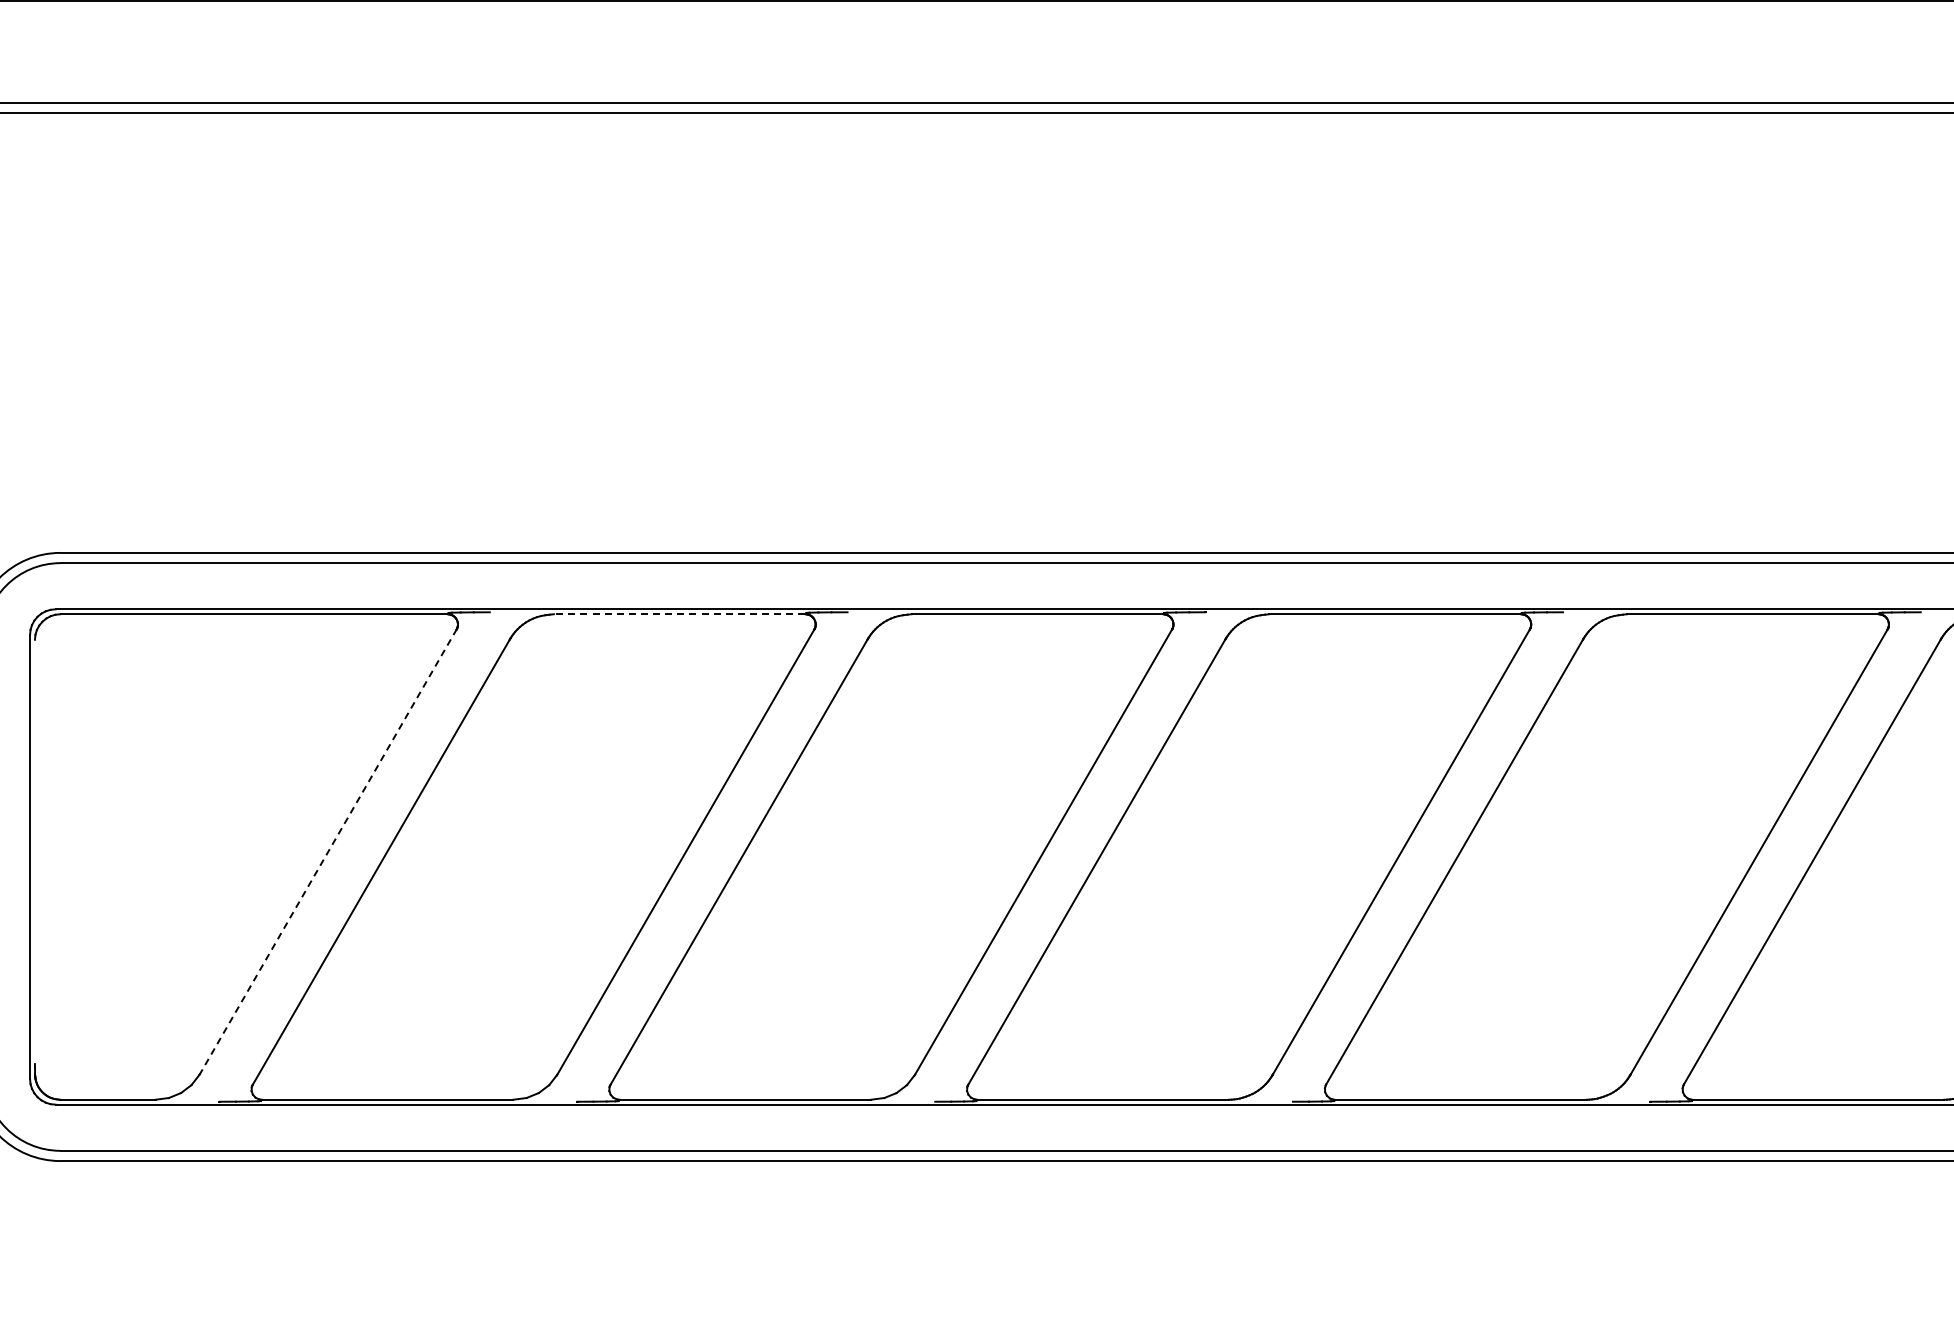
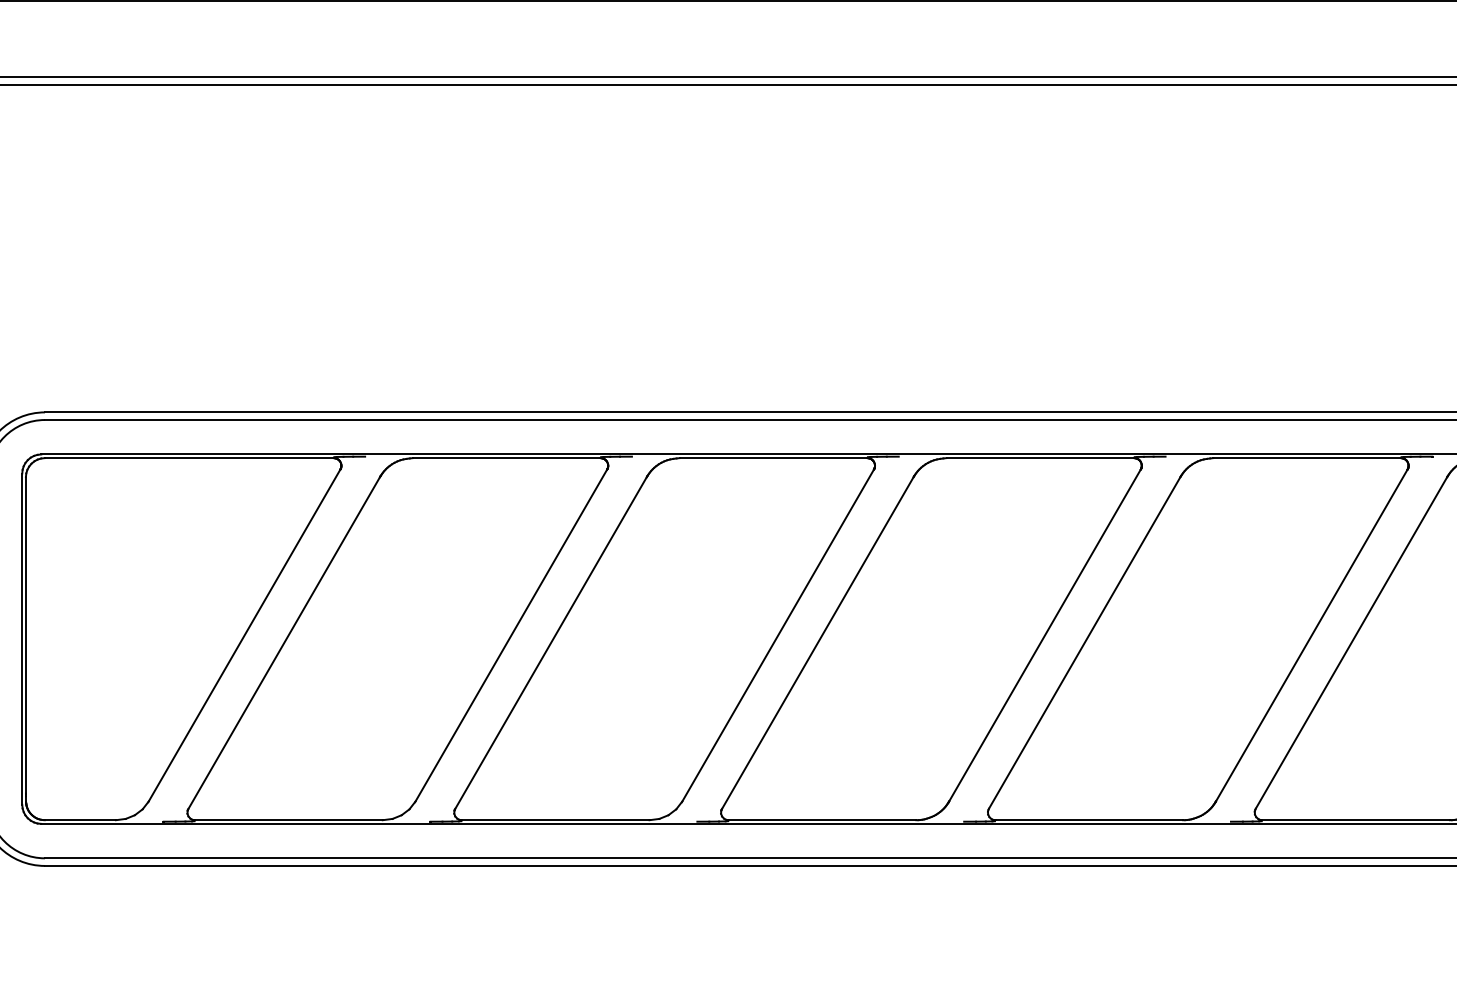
line: (679, 614) -> (506, 458), dashed -> solid
line: (34, 851) -> (25, 635), added
line: (328, 851) -> (244, 635), dashed -> solid

